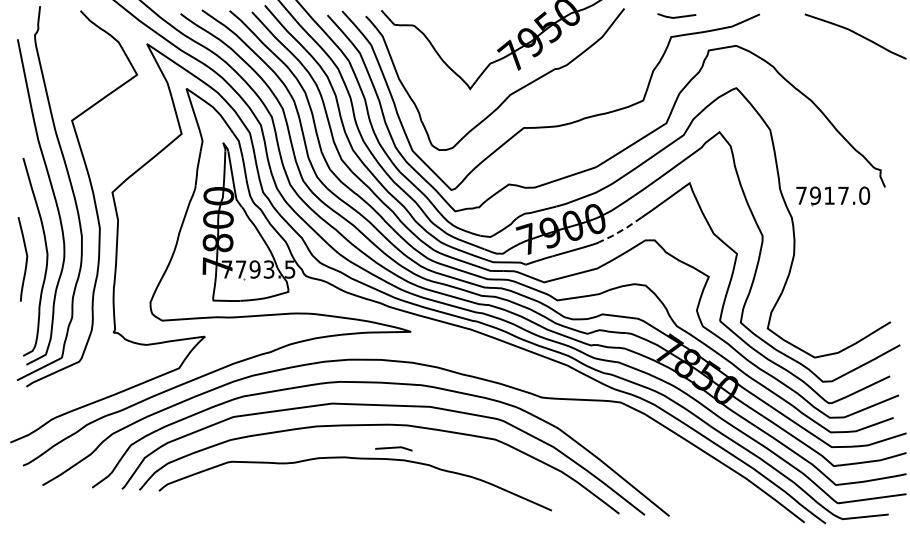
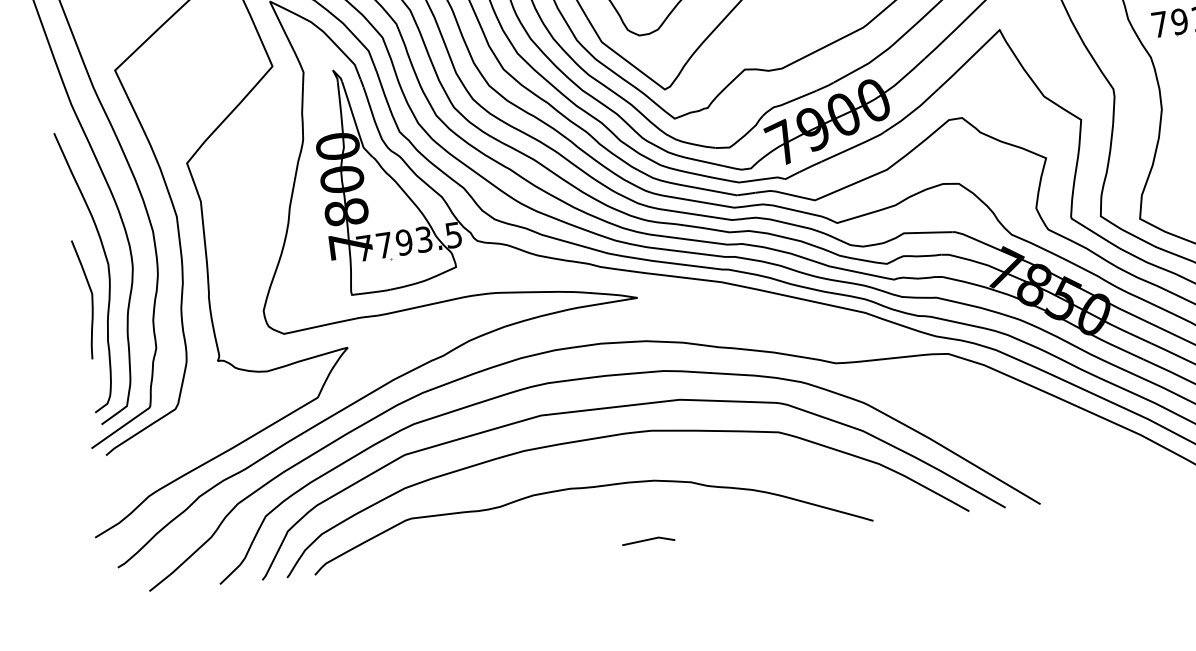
line: (621, 231) -> (913, 112), dashed -> solid
curve: (25, 260) -> (90, 300), moved
line: (393, 448) -> (648, 540), moved

